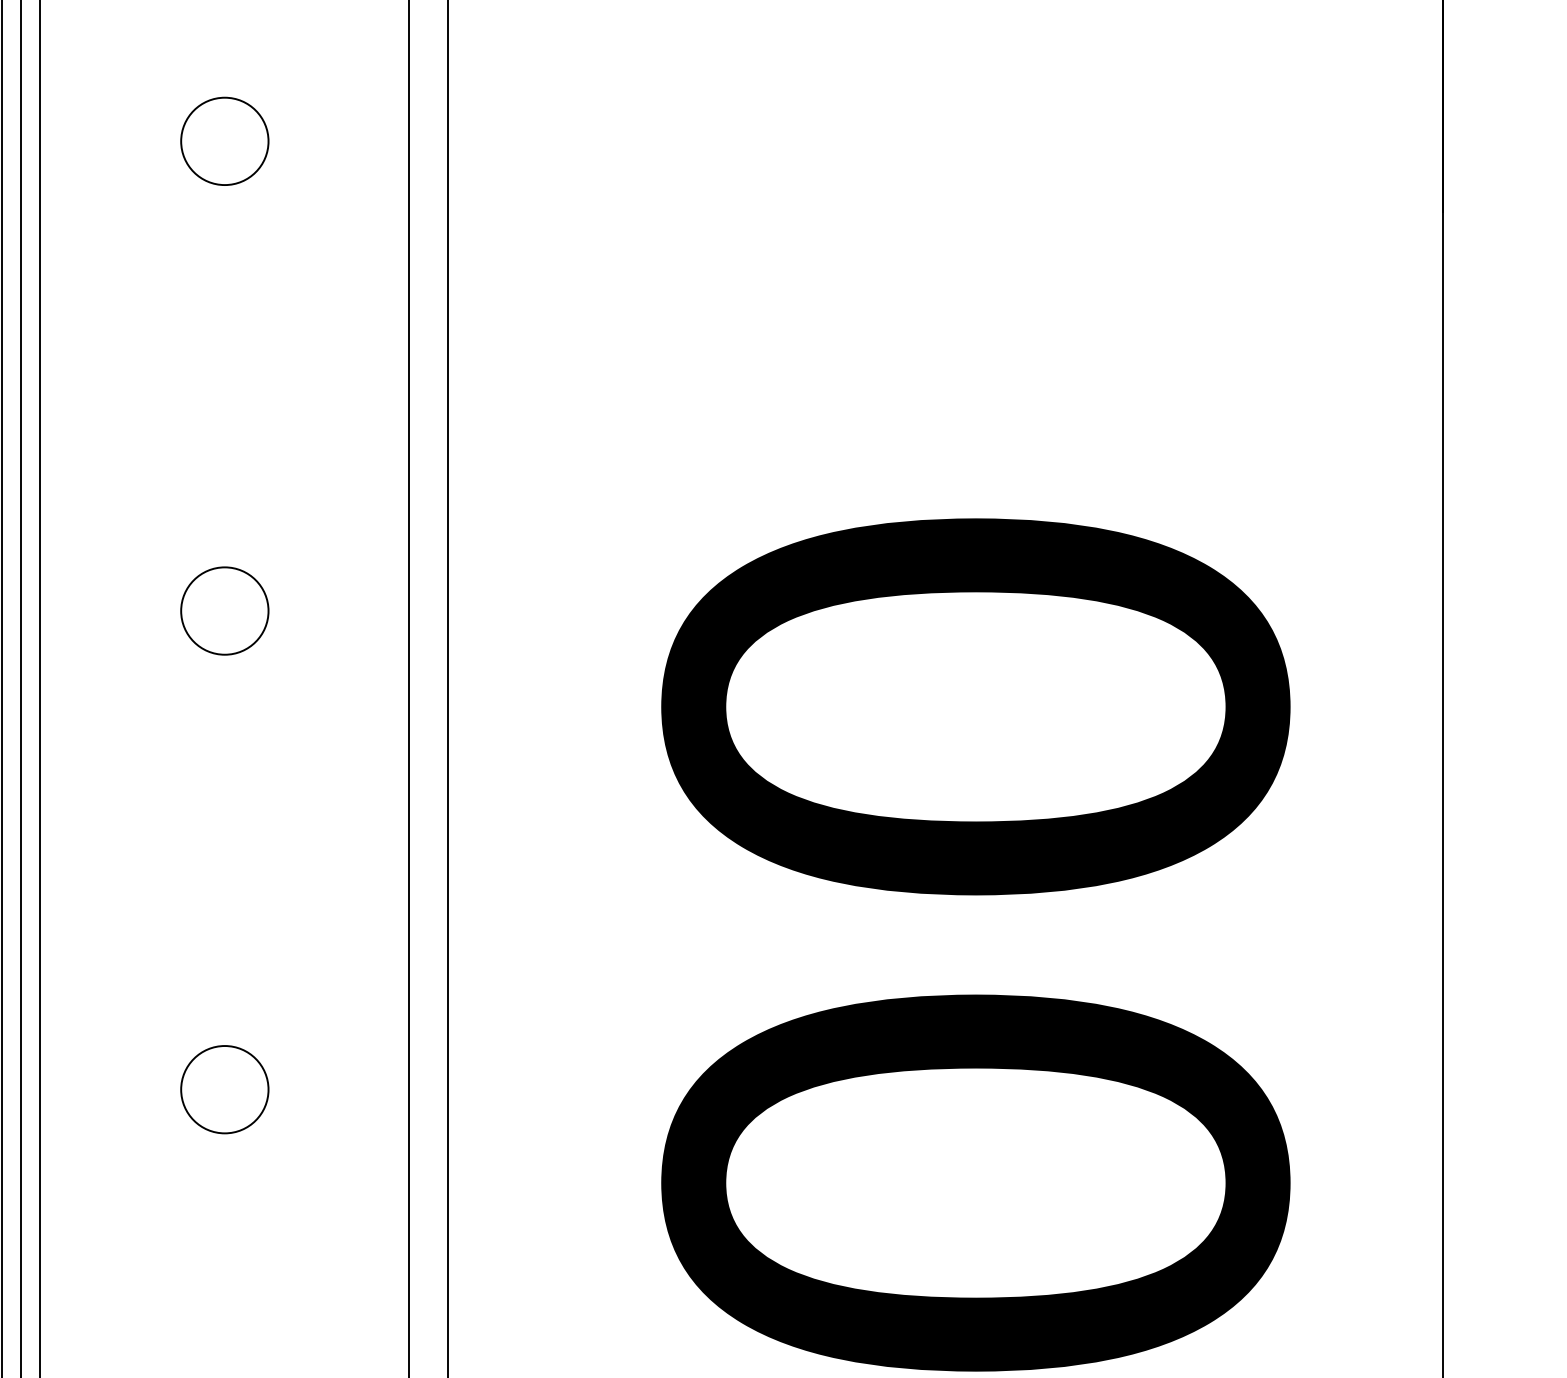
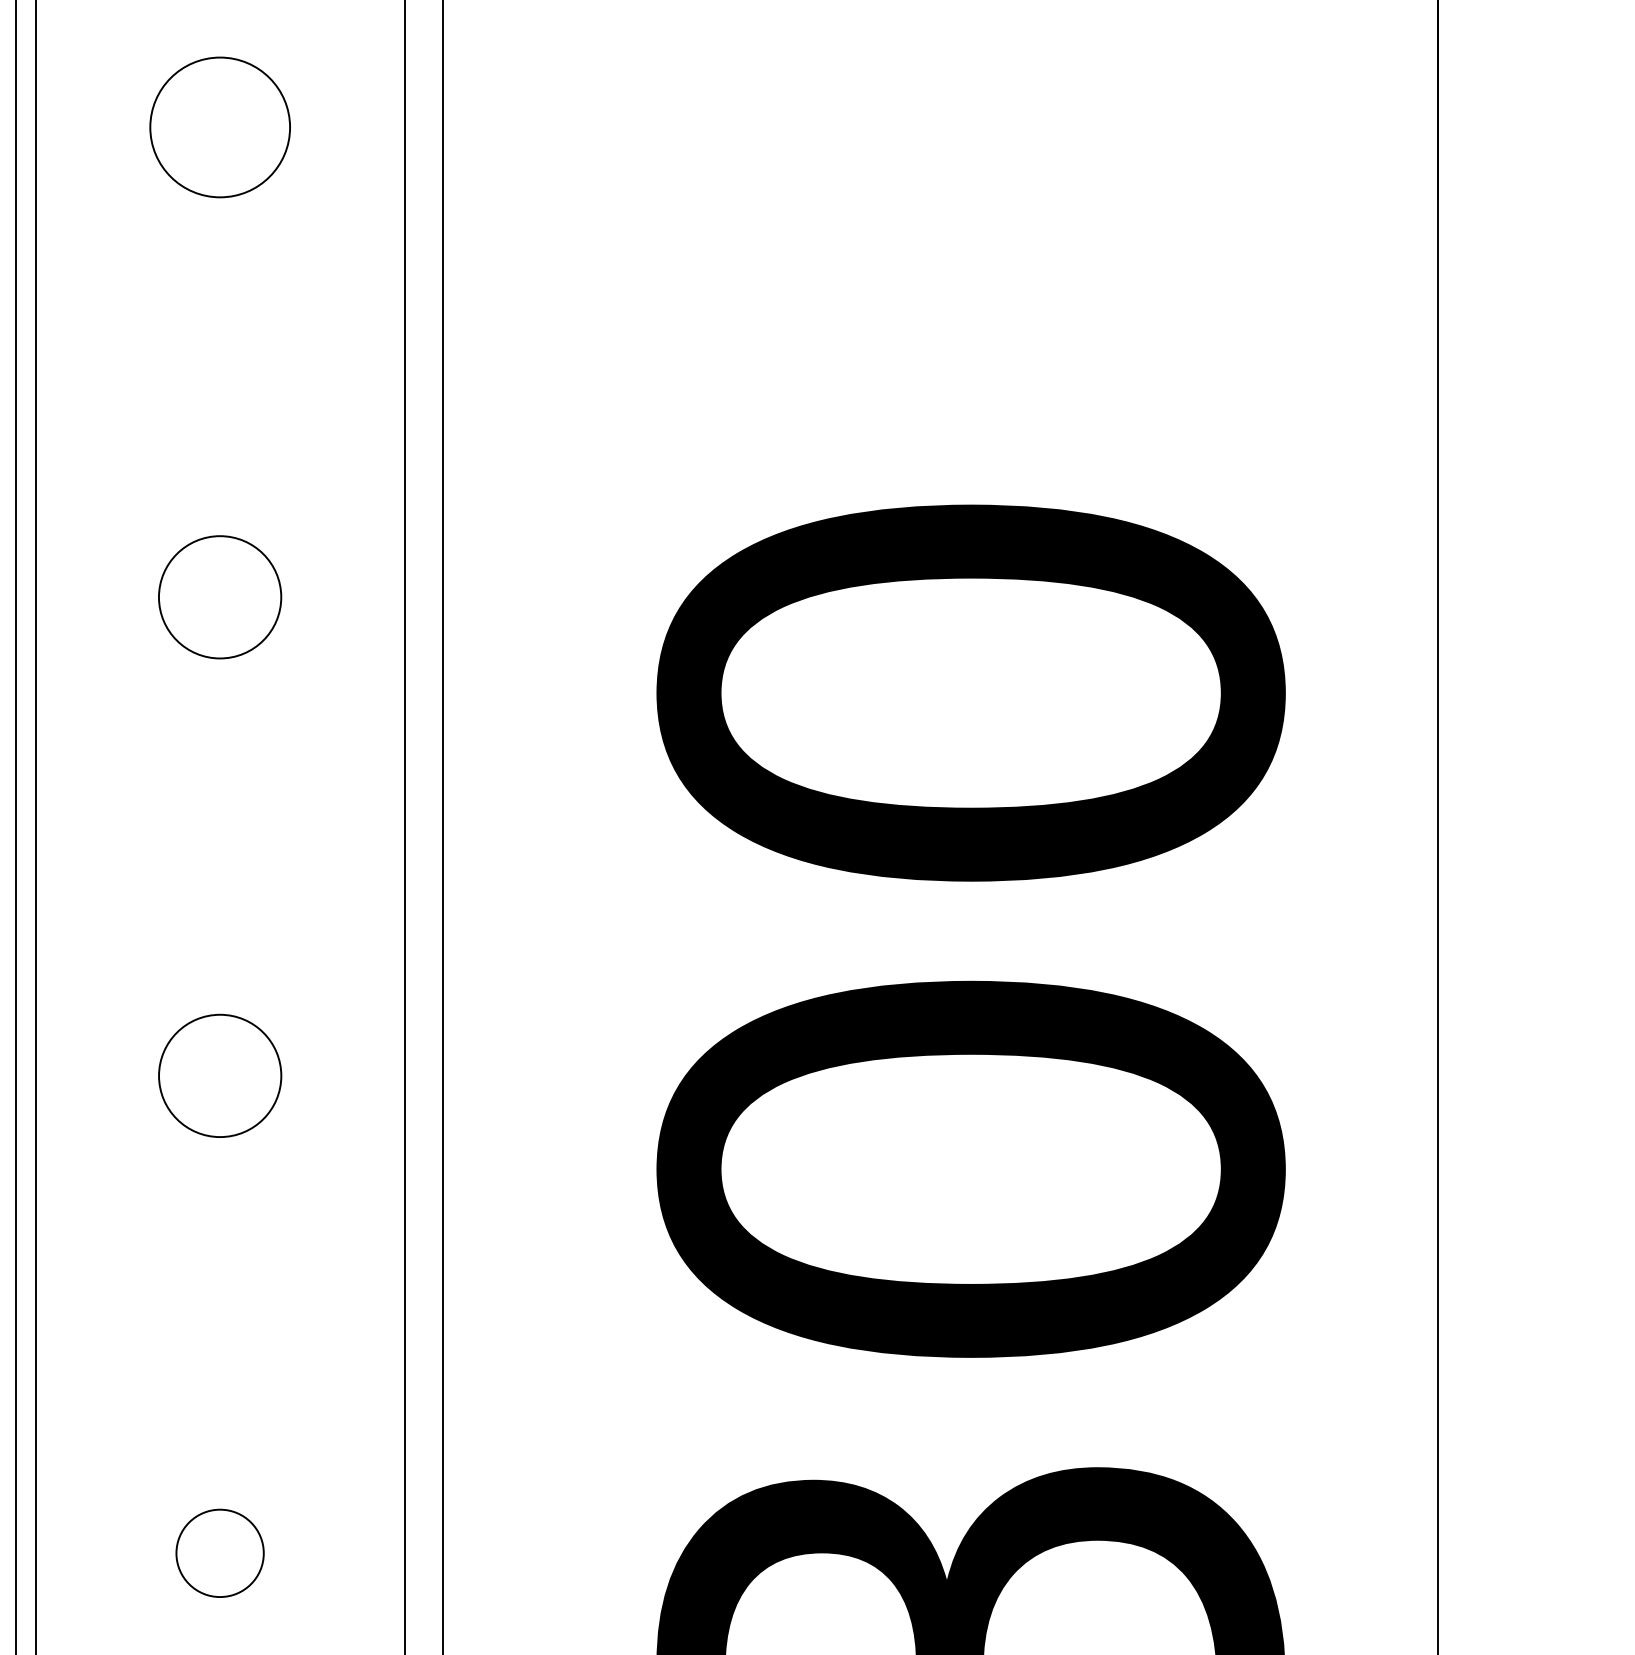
circle: (224, 141) -> (219, 127), size x1.6
circle: (224, 610) -> (219, 596), size x1.4
circle: (224, 1089) -> (219, 1075), size x1.4

